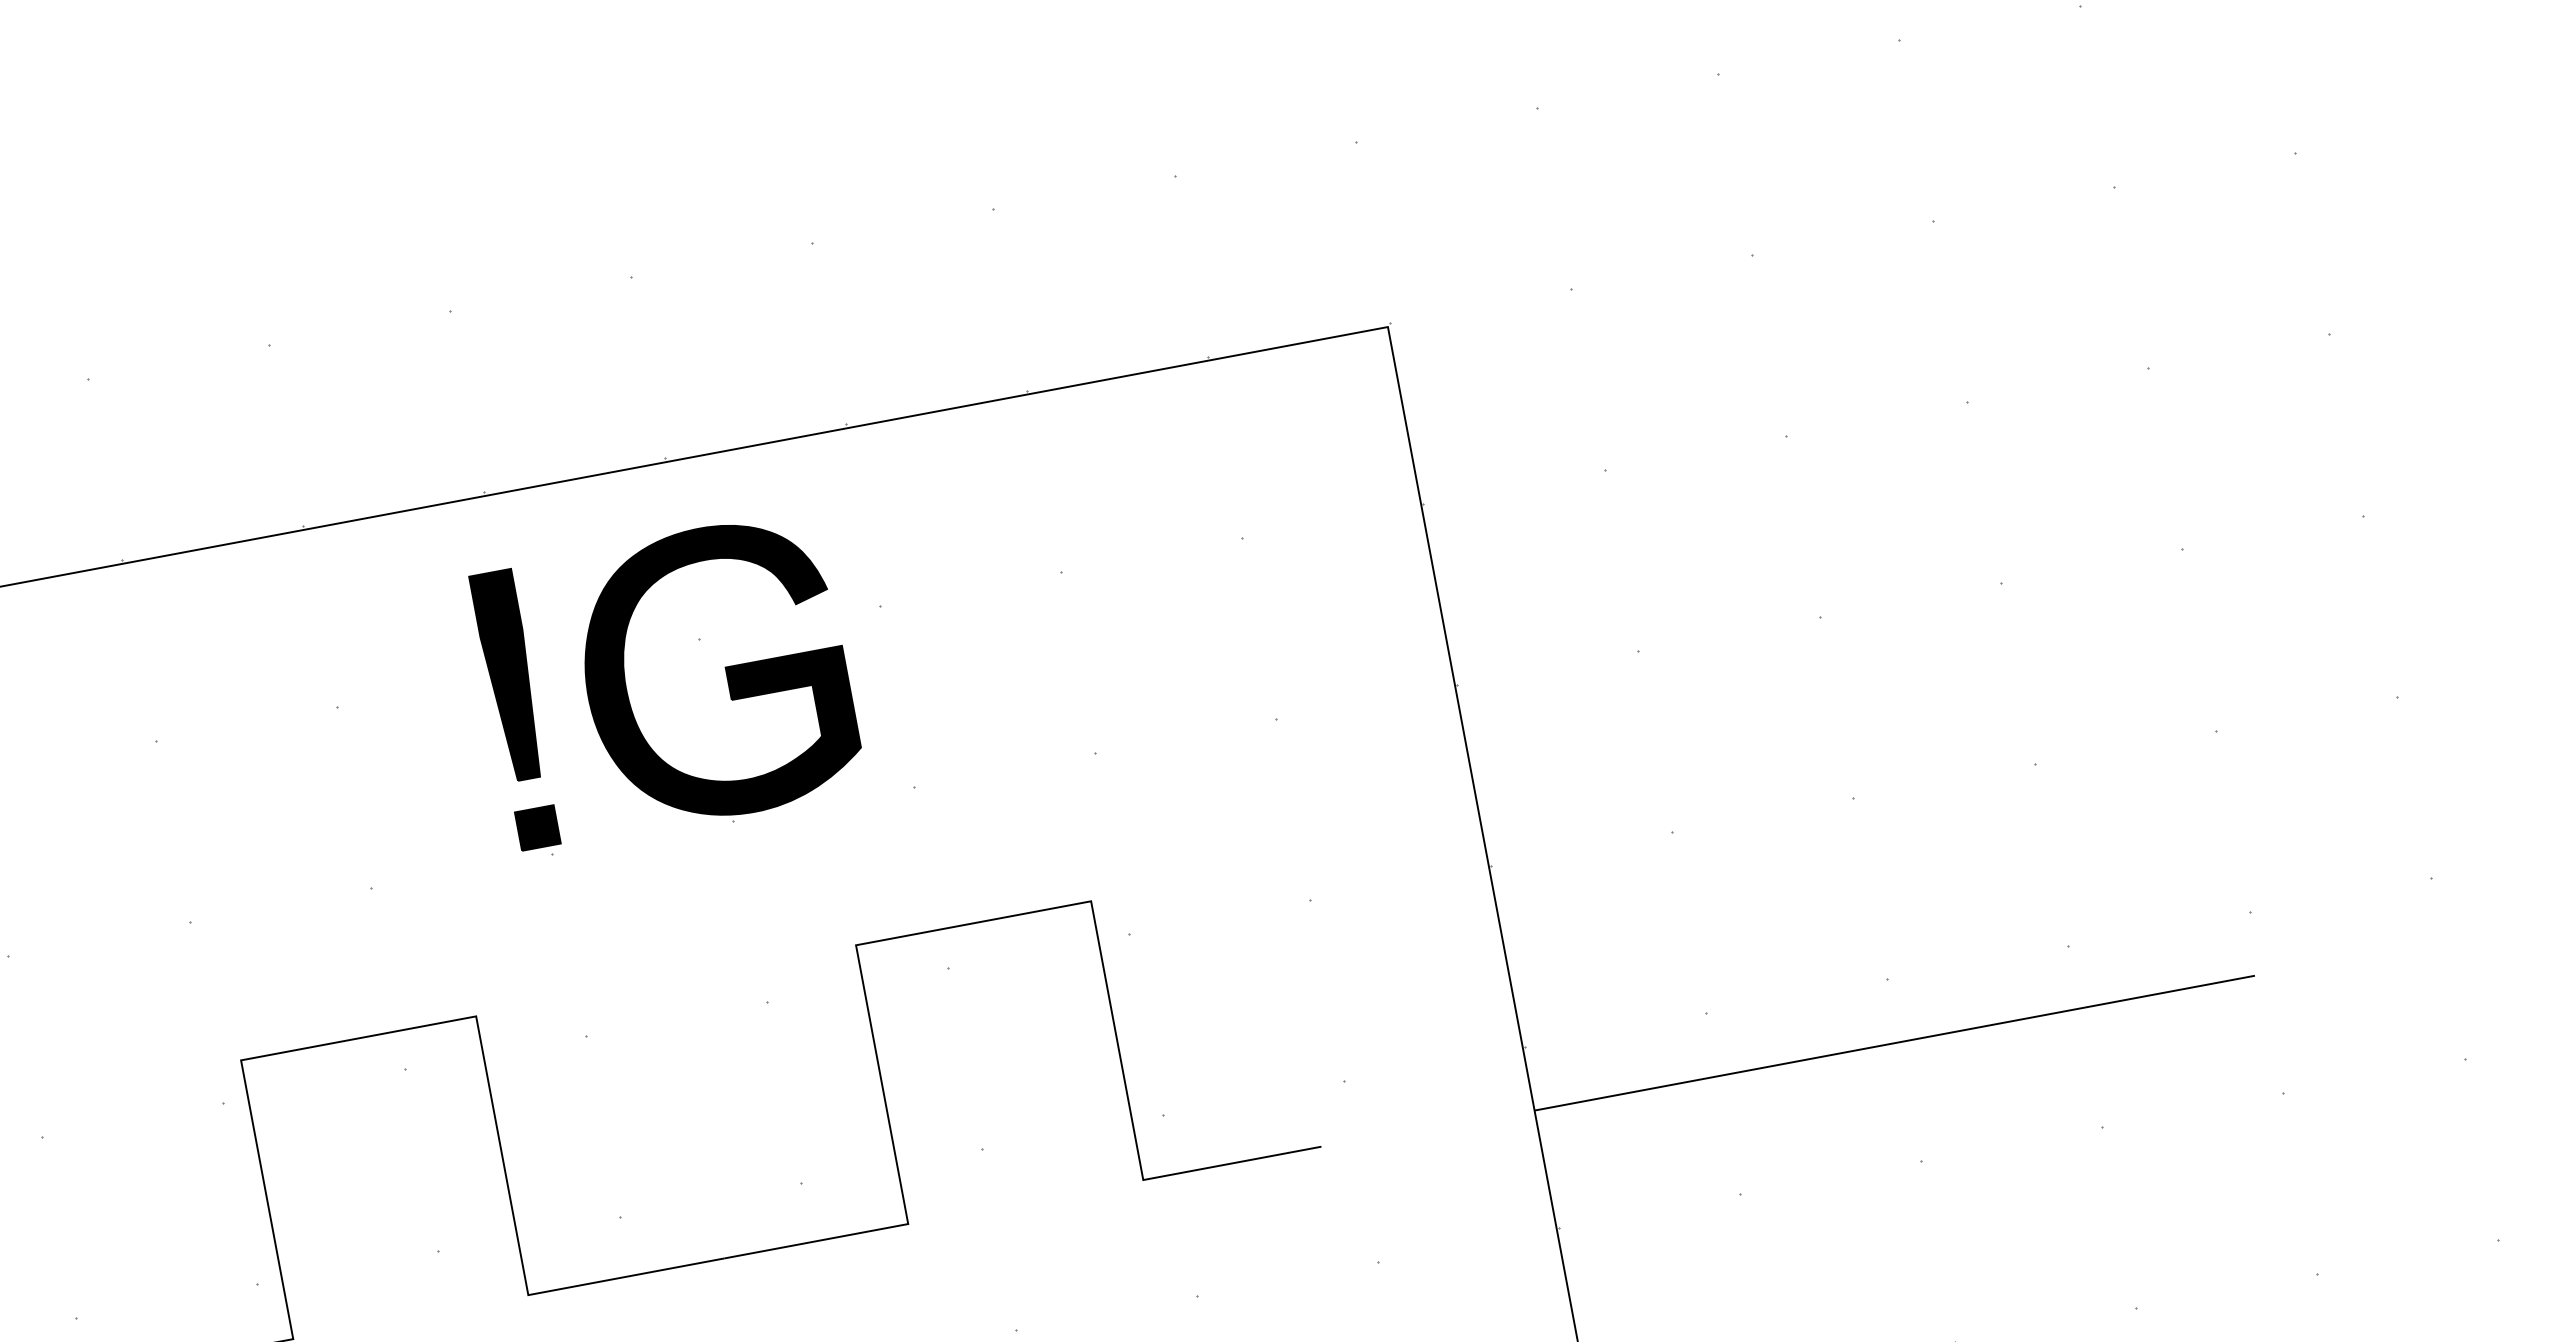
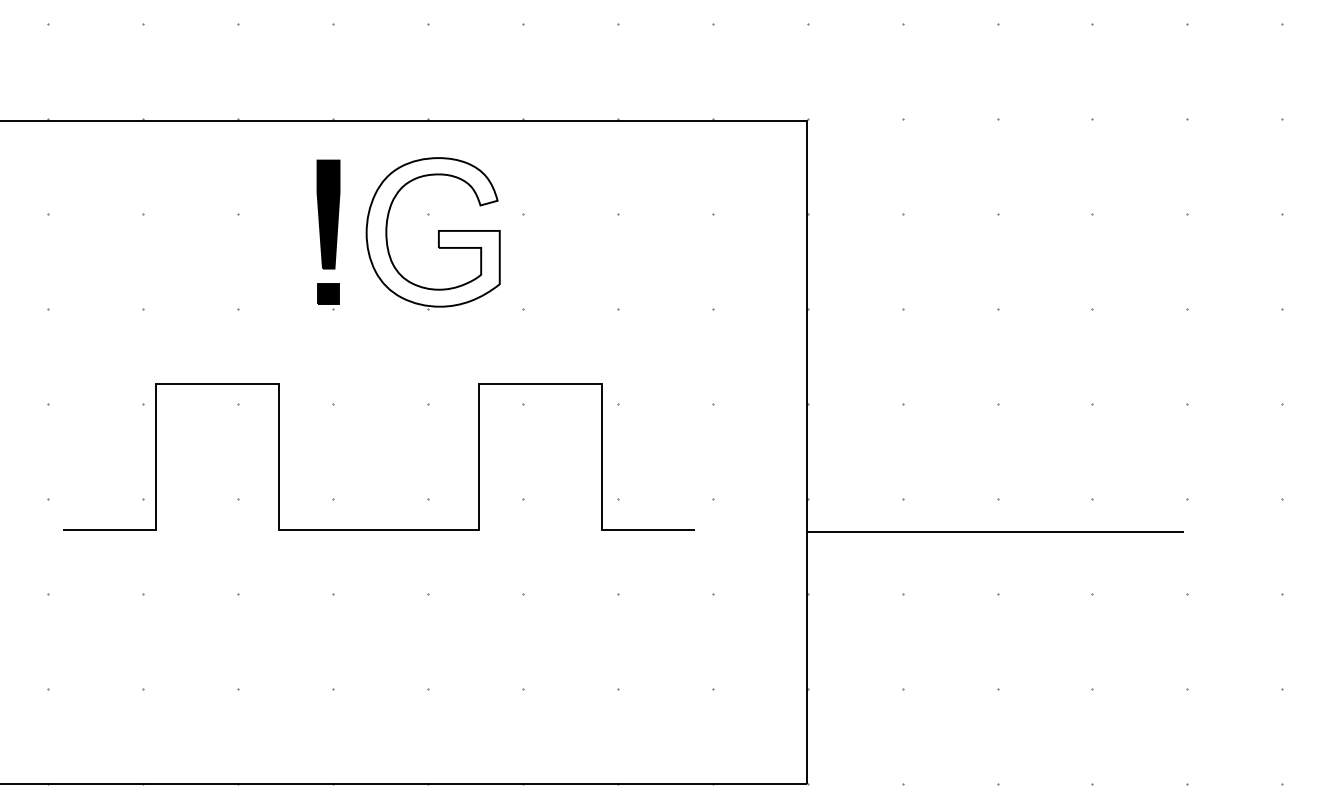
fill: (714, 672) -> (432, 232), removed

